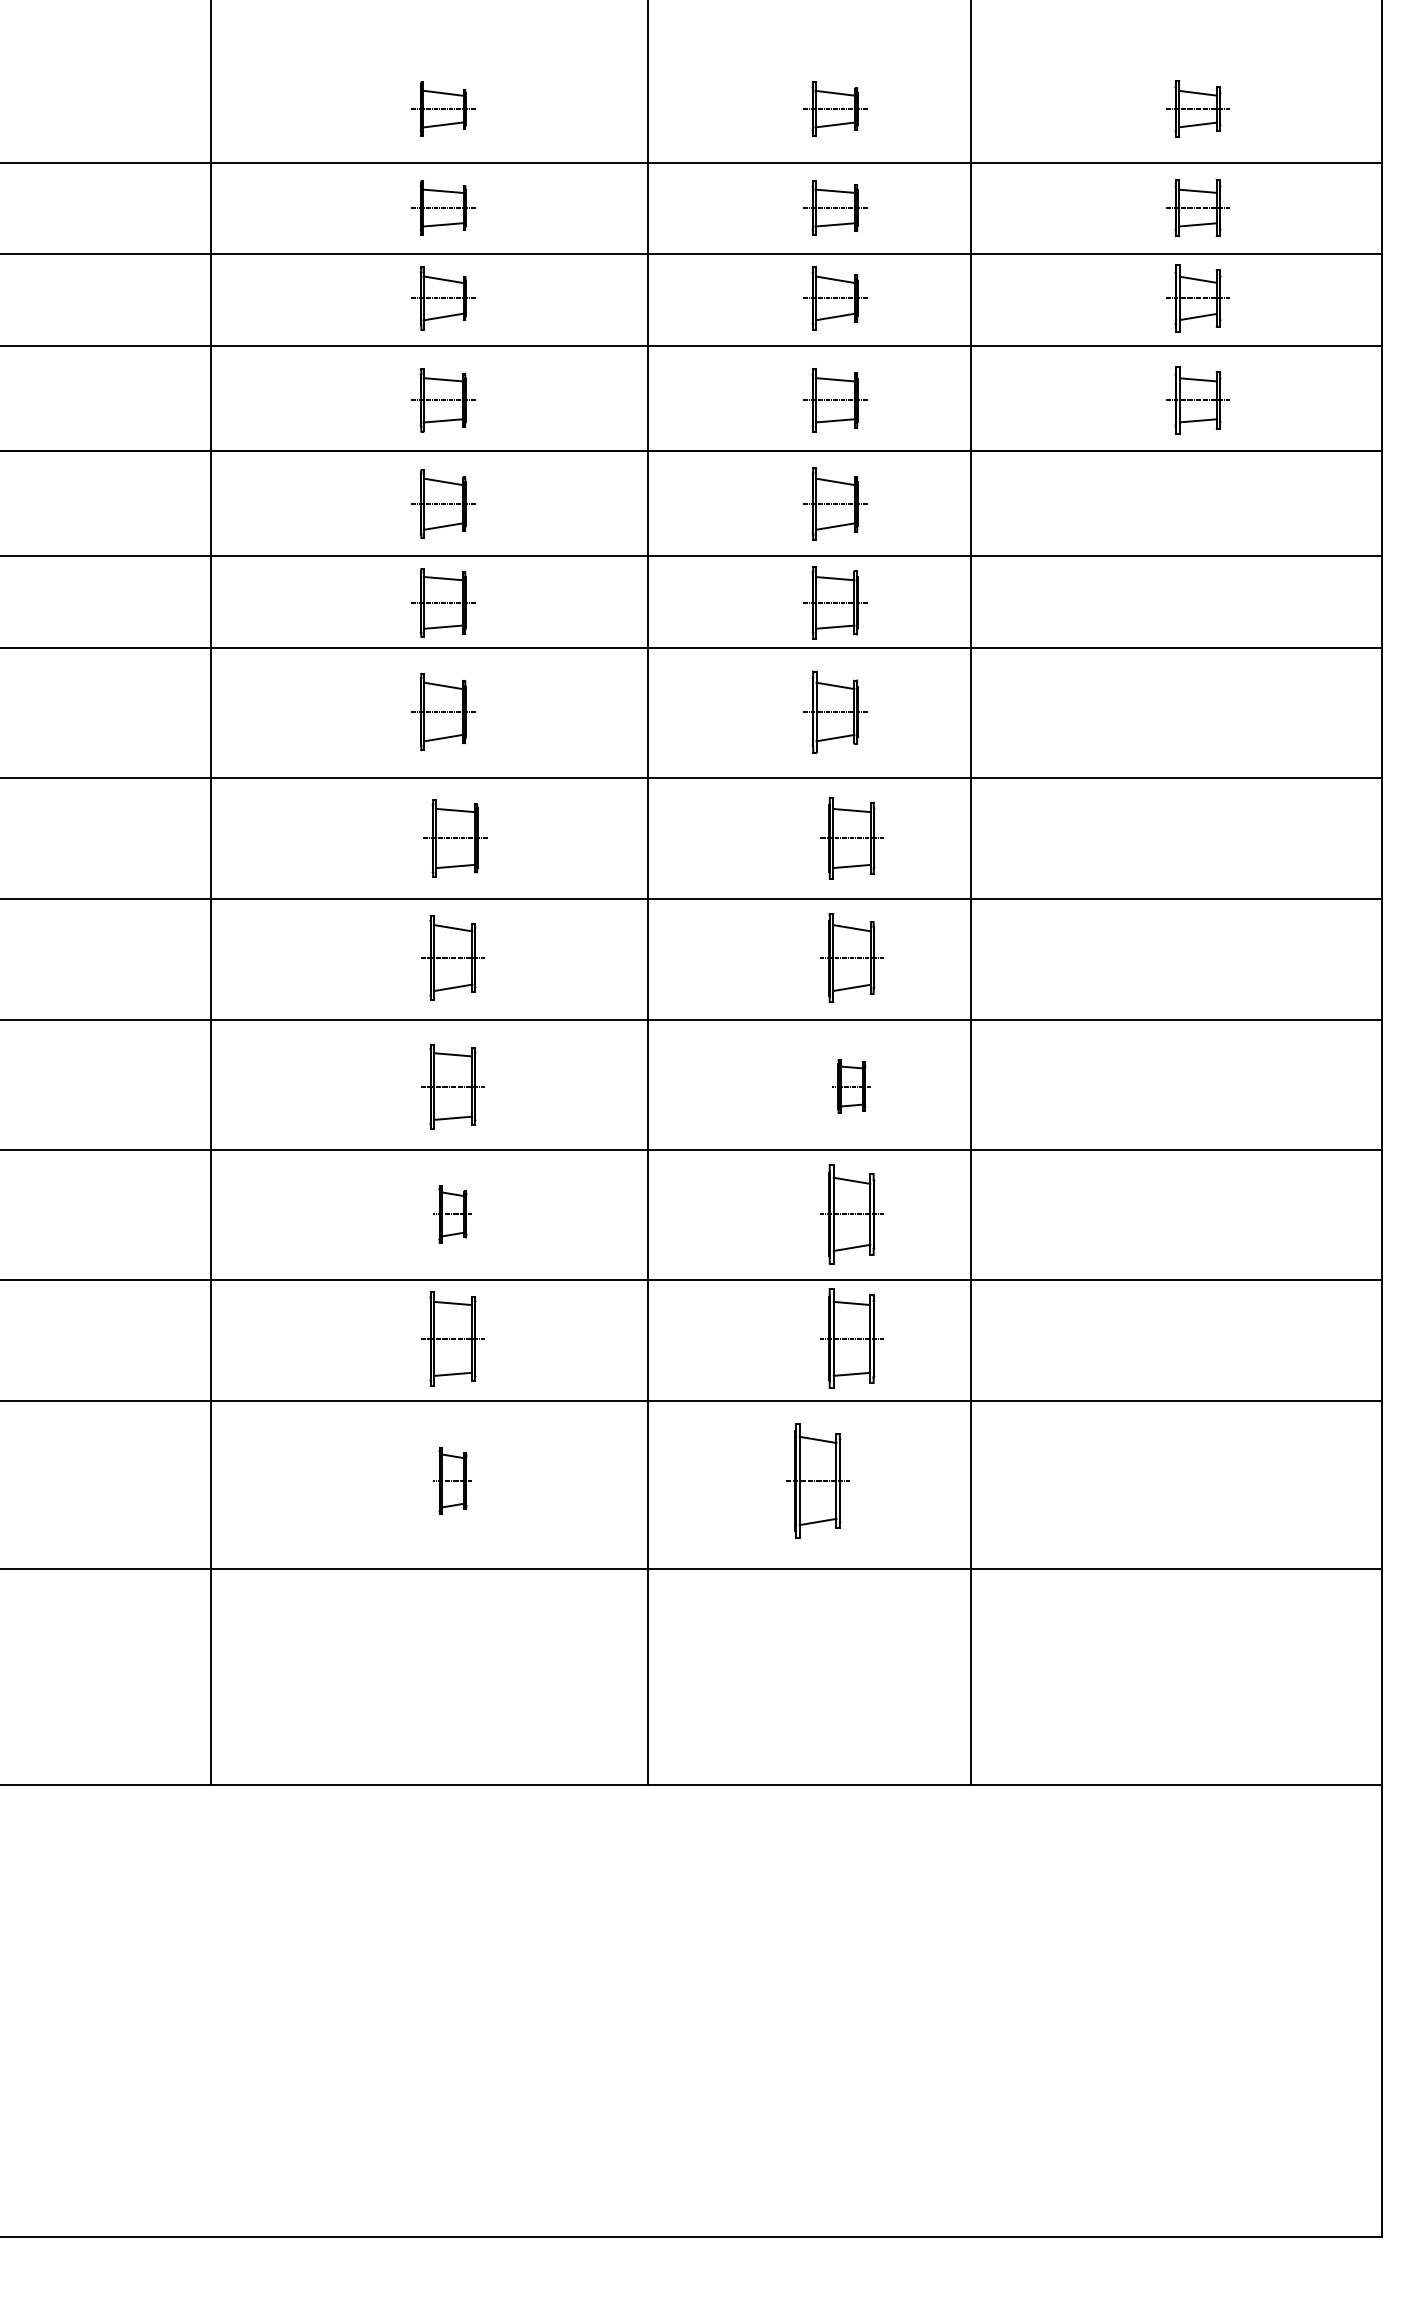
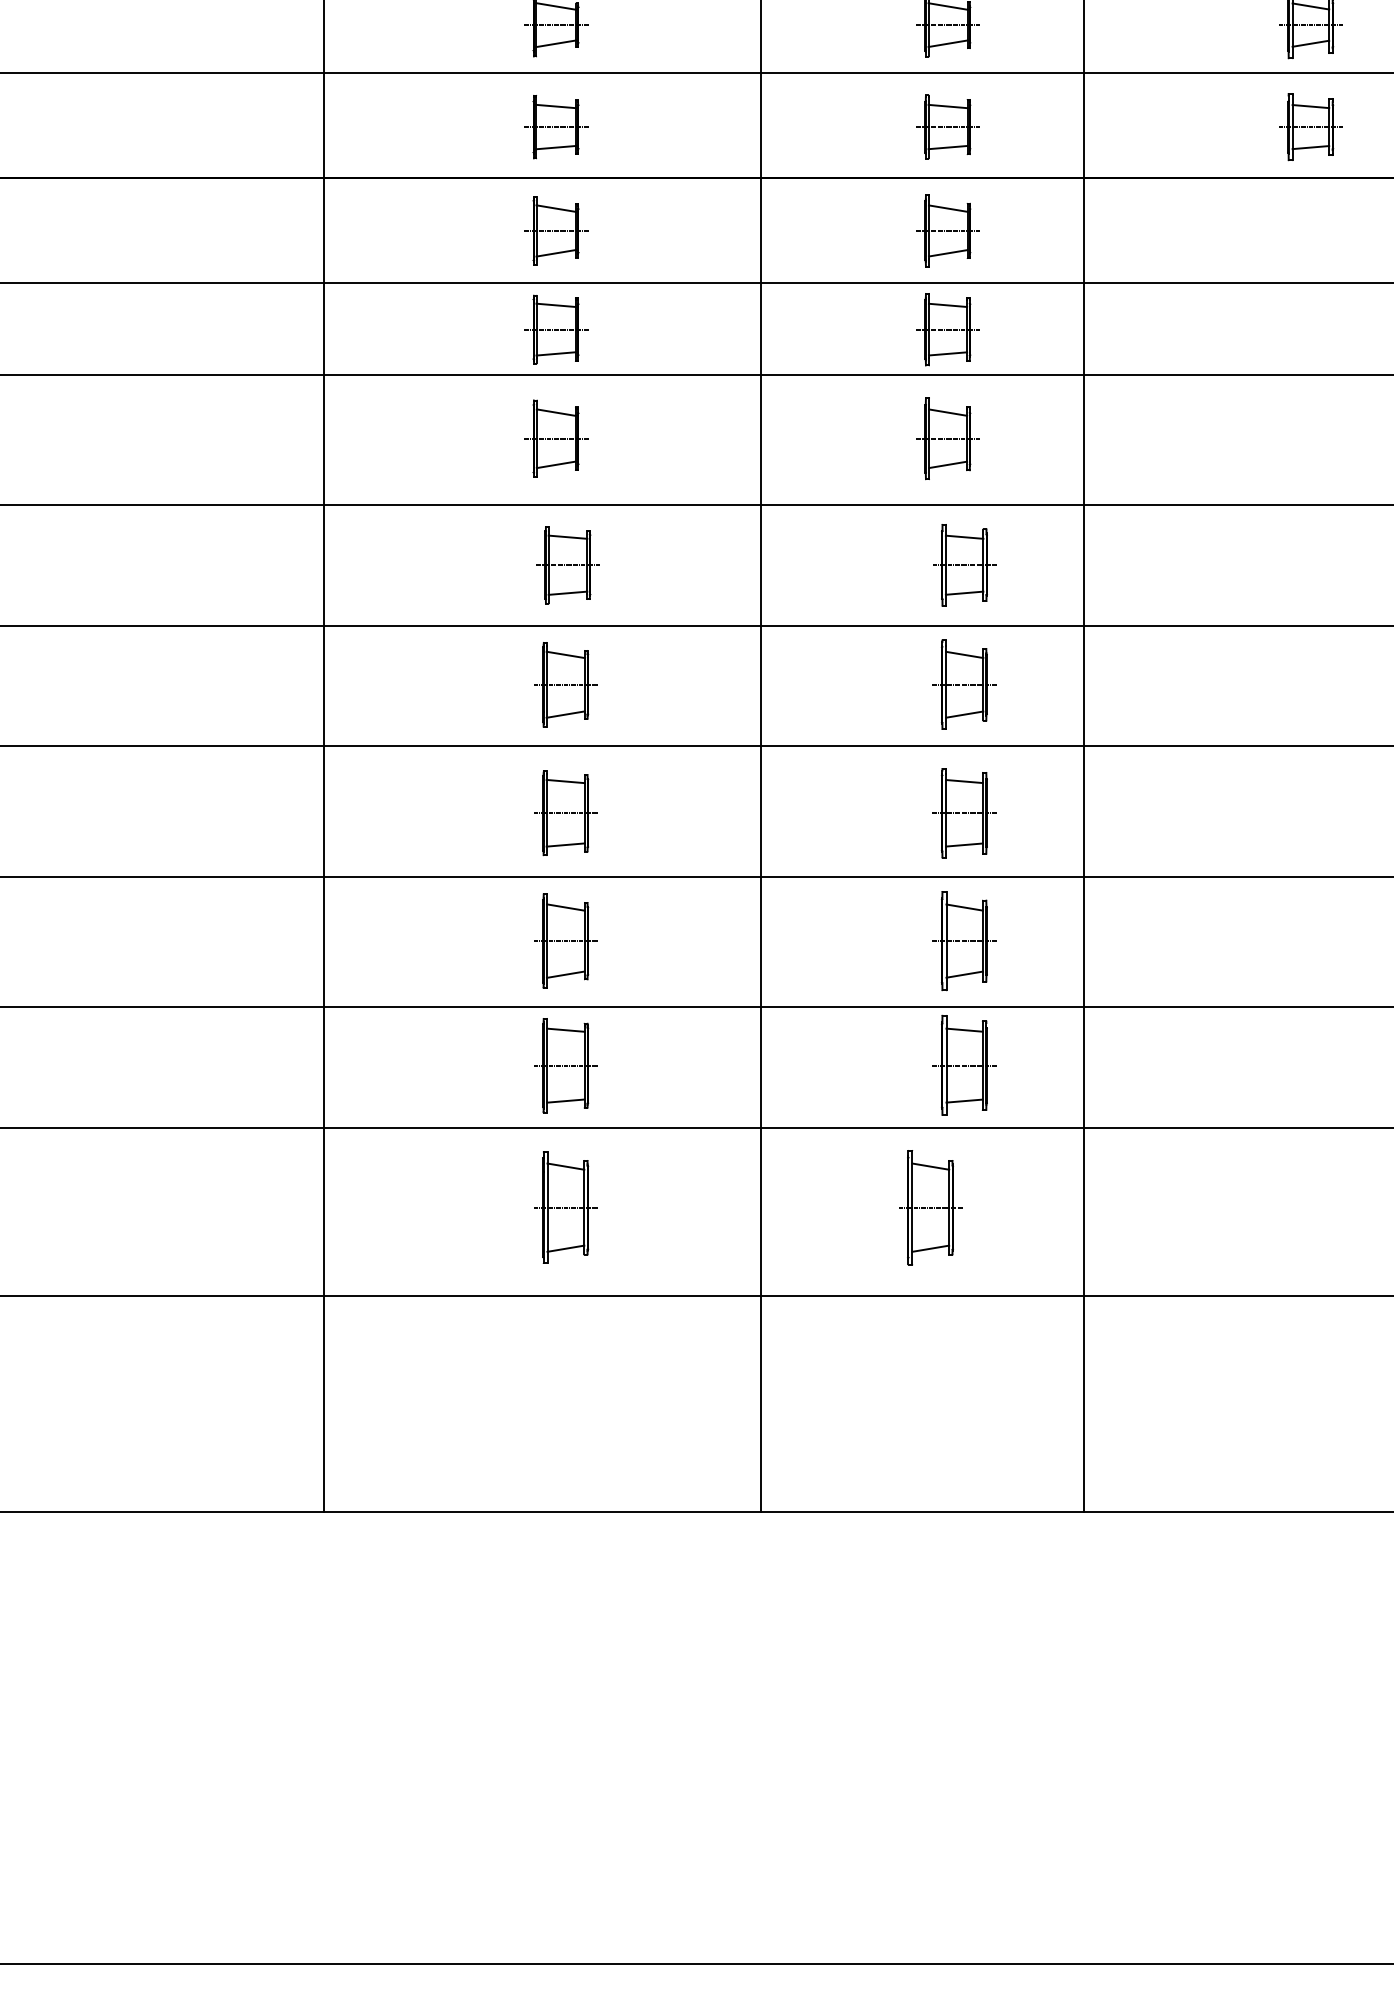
part: (851, 1086) -> (964, 813), size x1.67
part: (452, 1214) -> (565, 941), size x1.67
part: (452, 1480) -> (565, 1207), size x1.67

